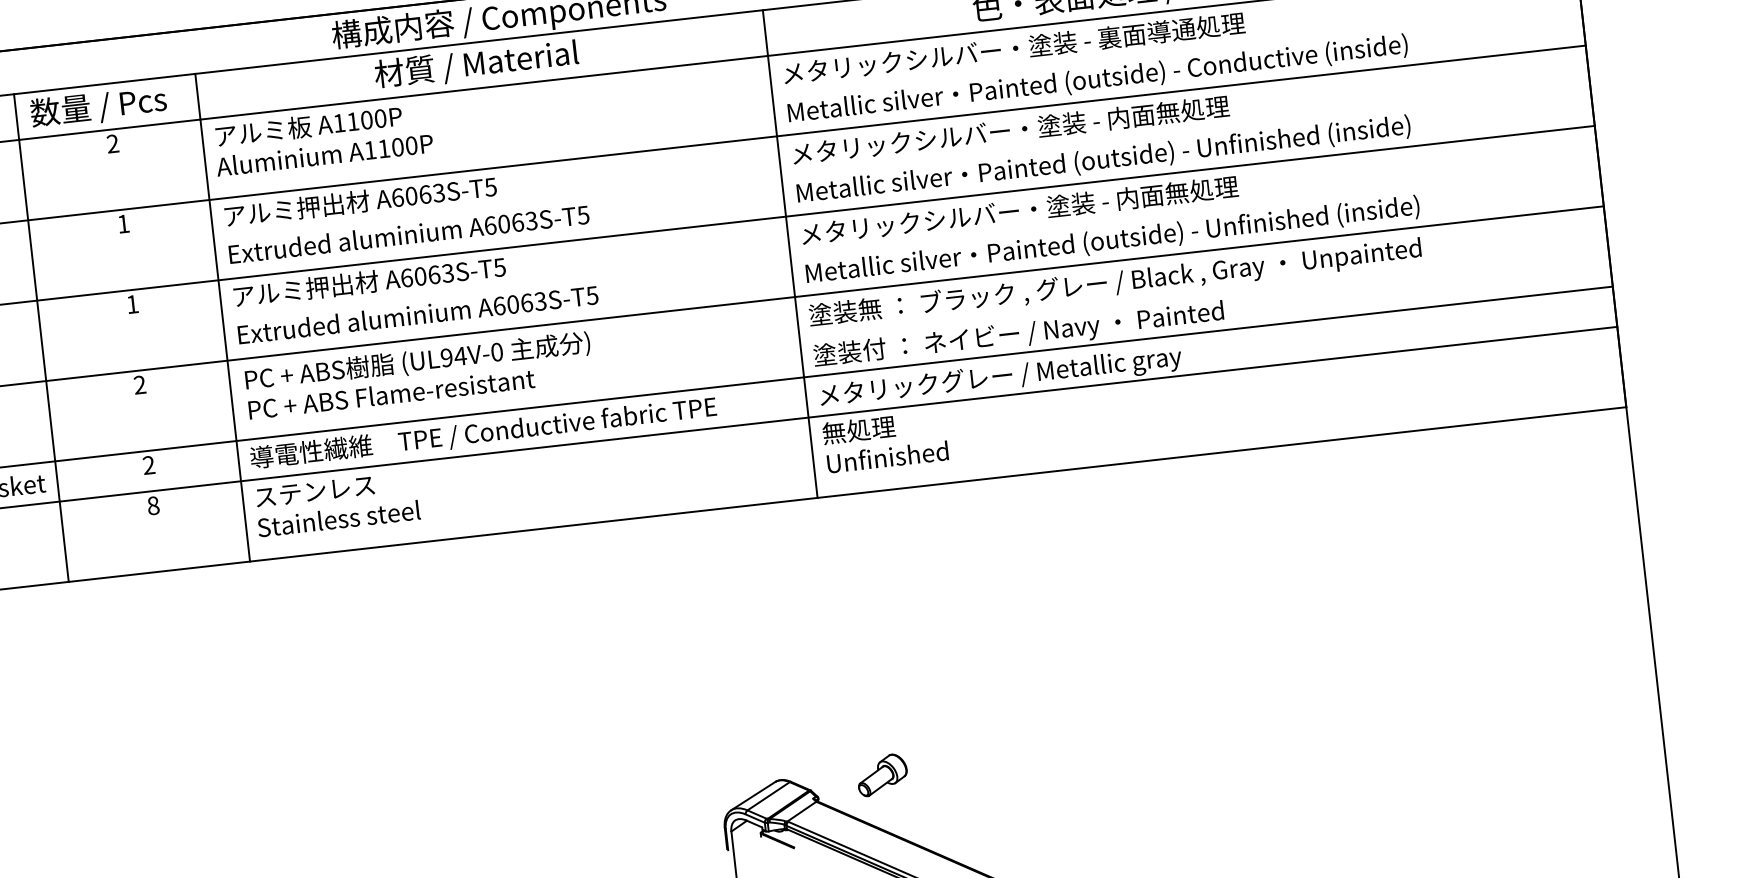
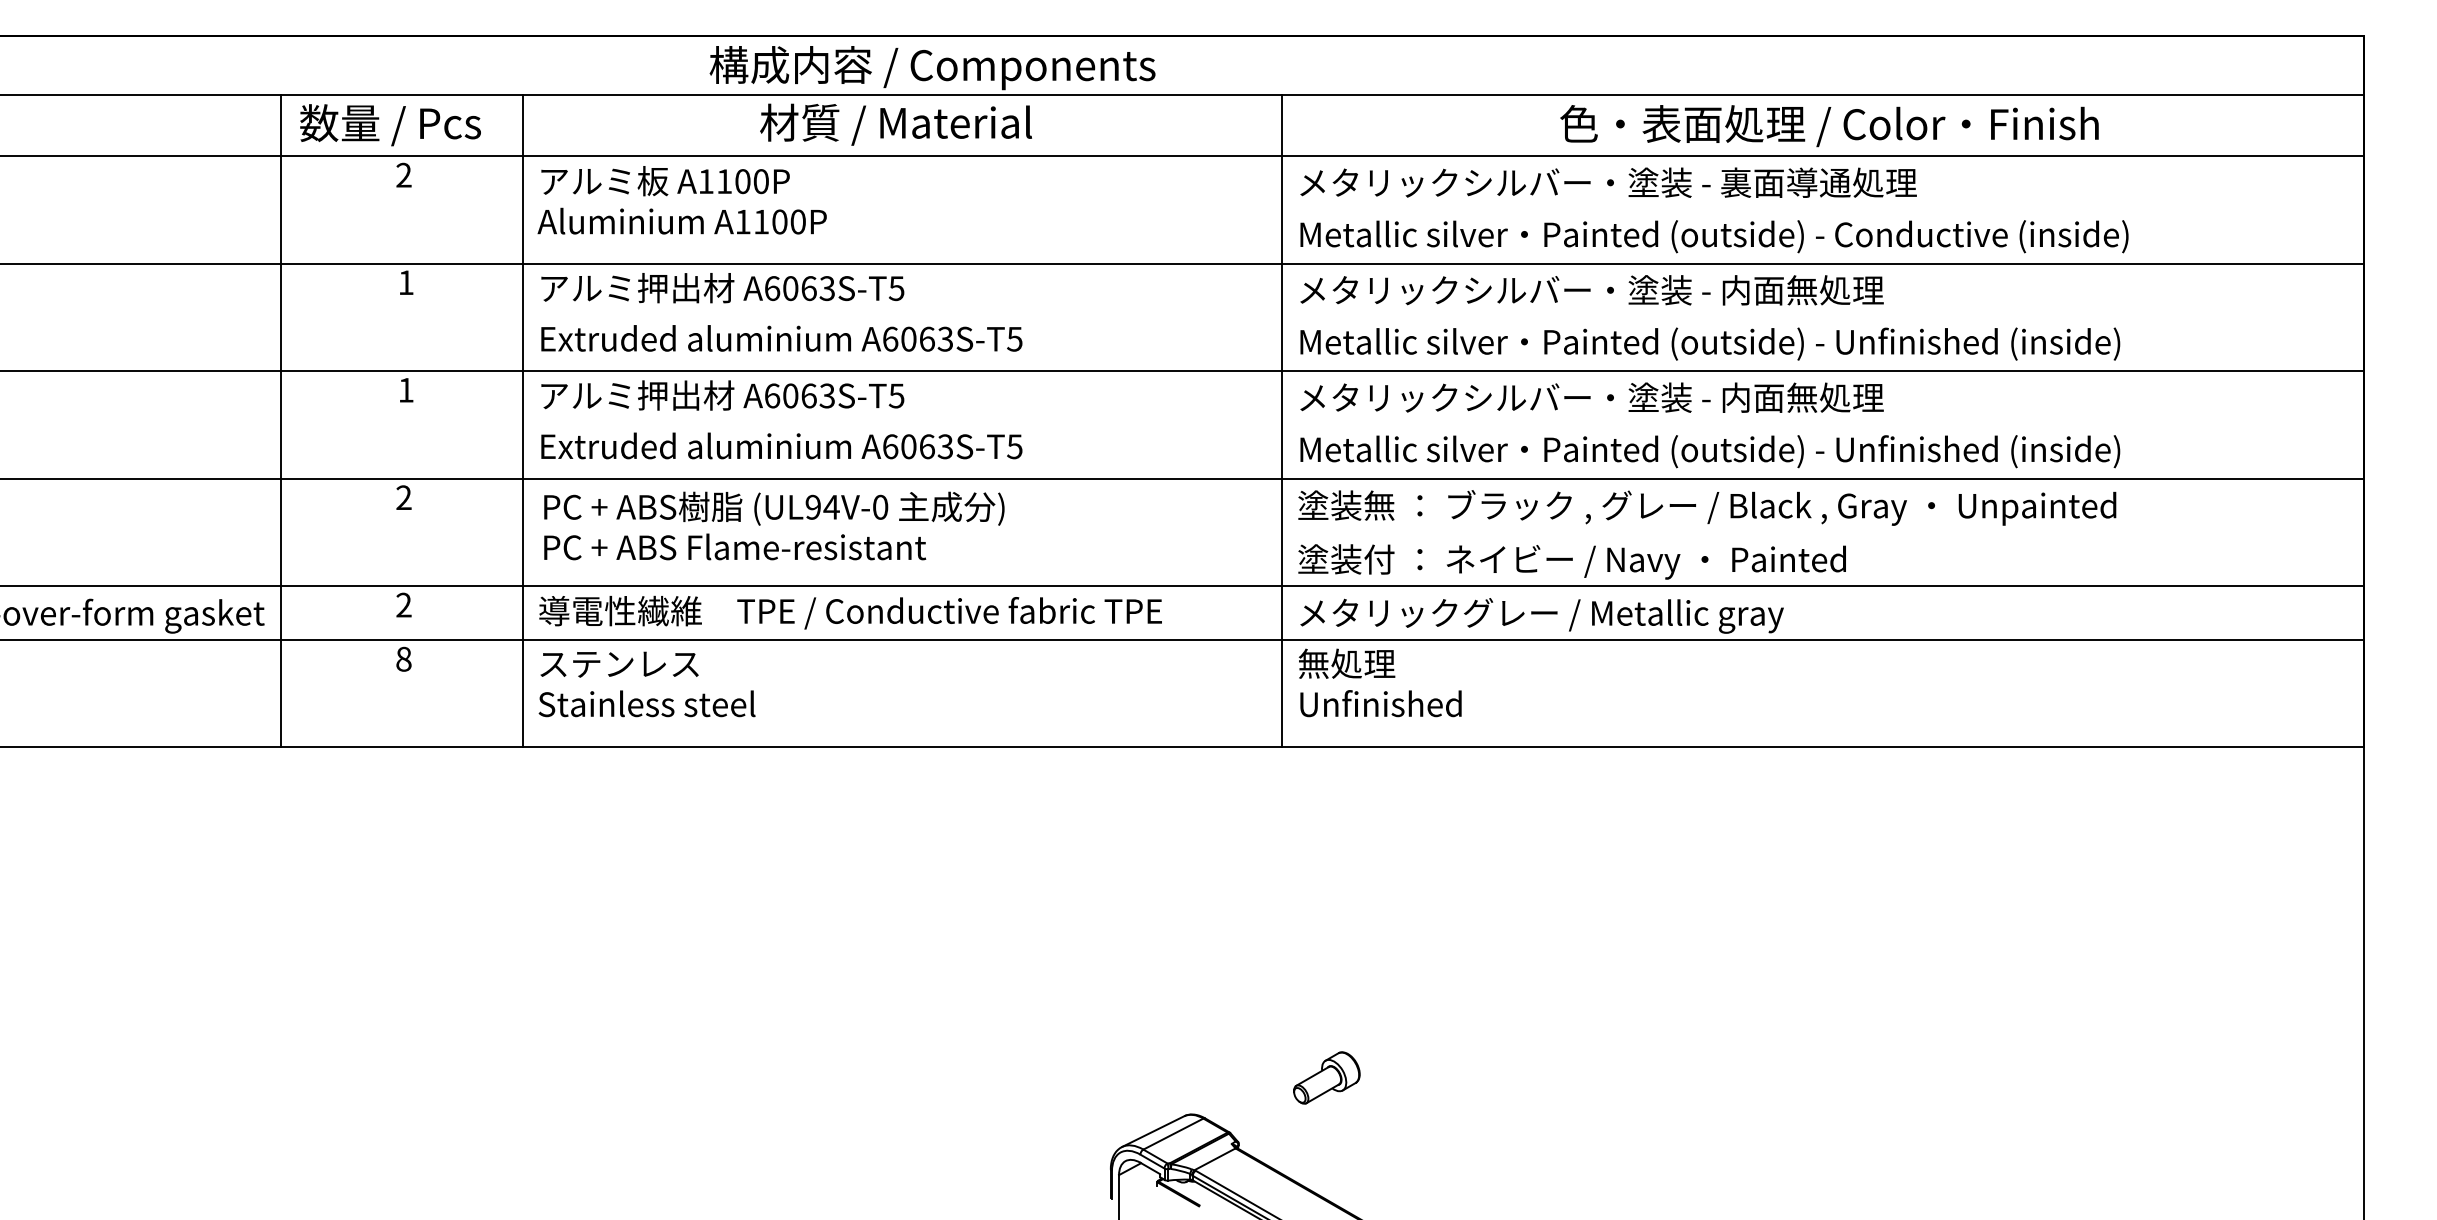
part: (882, 774) -> (1326, 1077), moved

